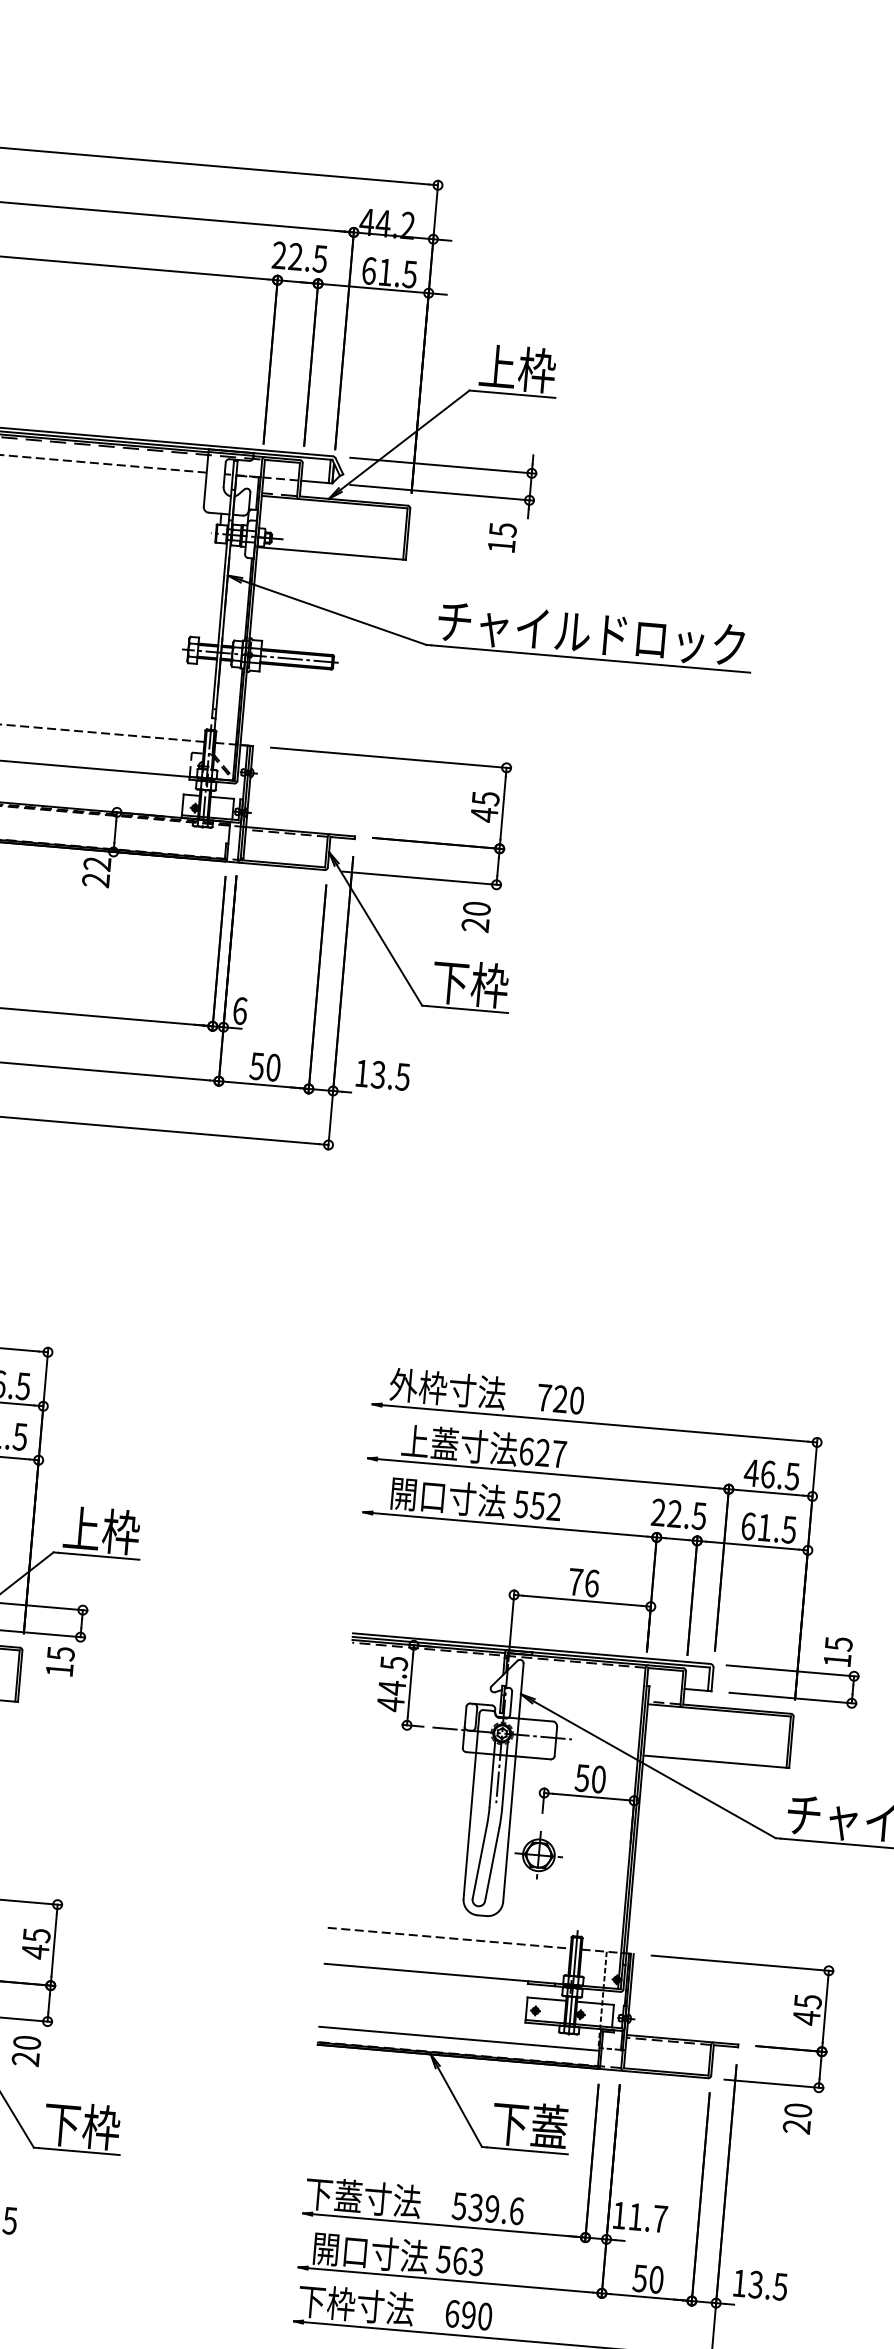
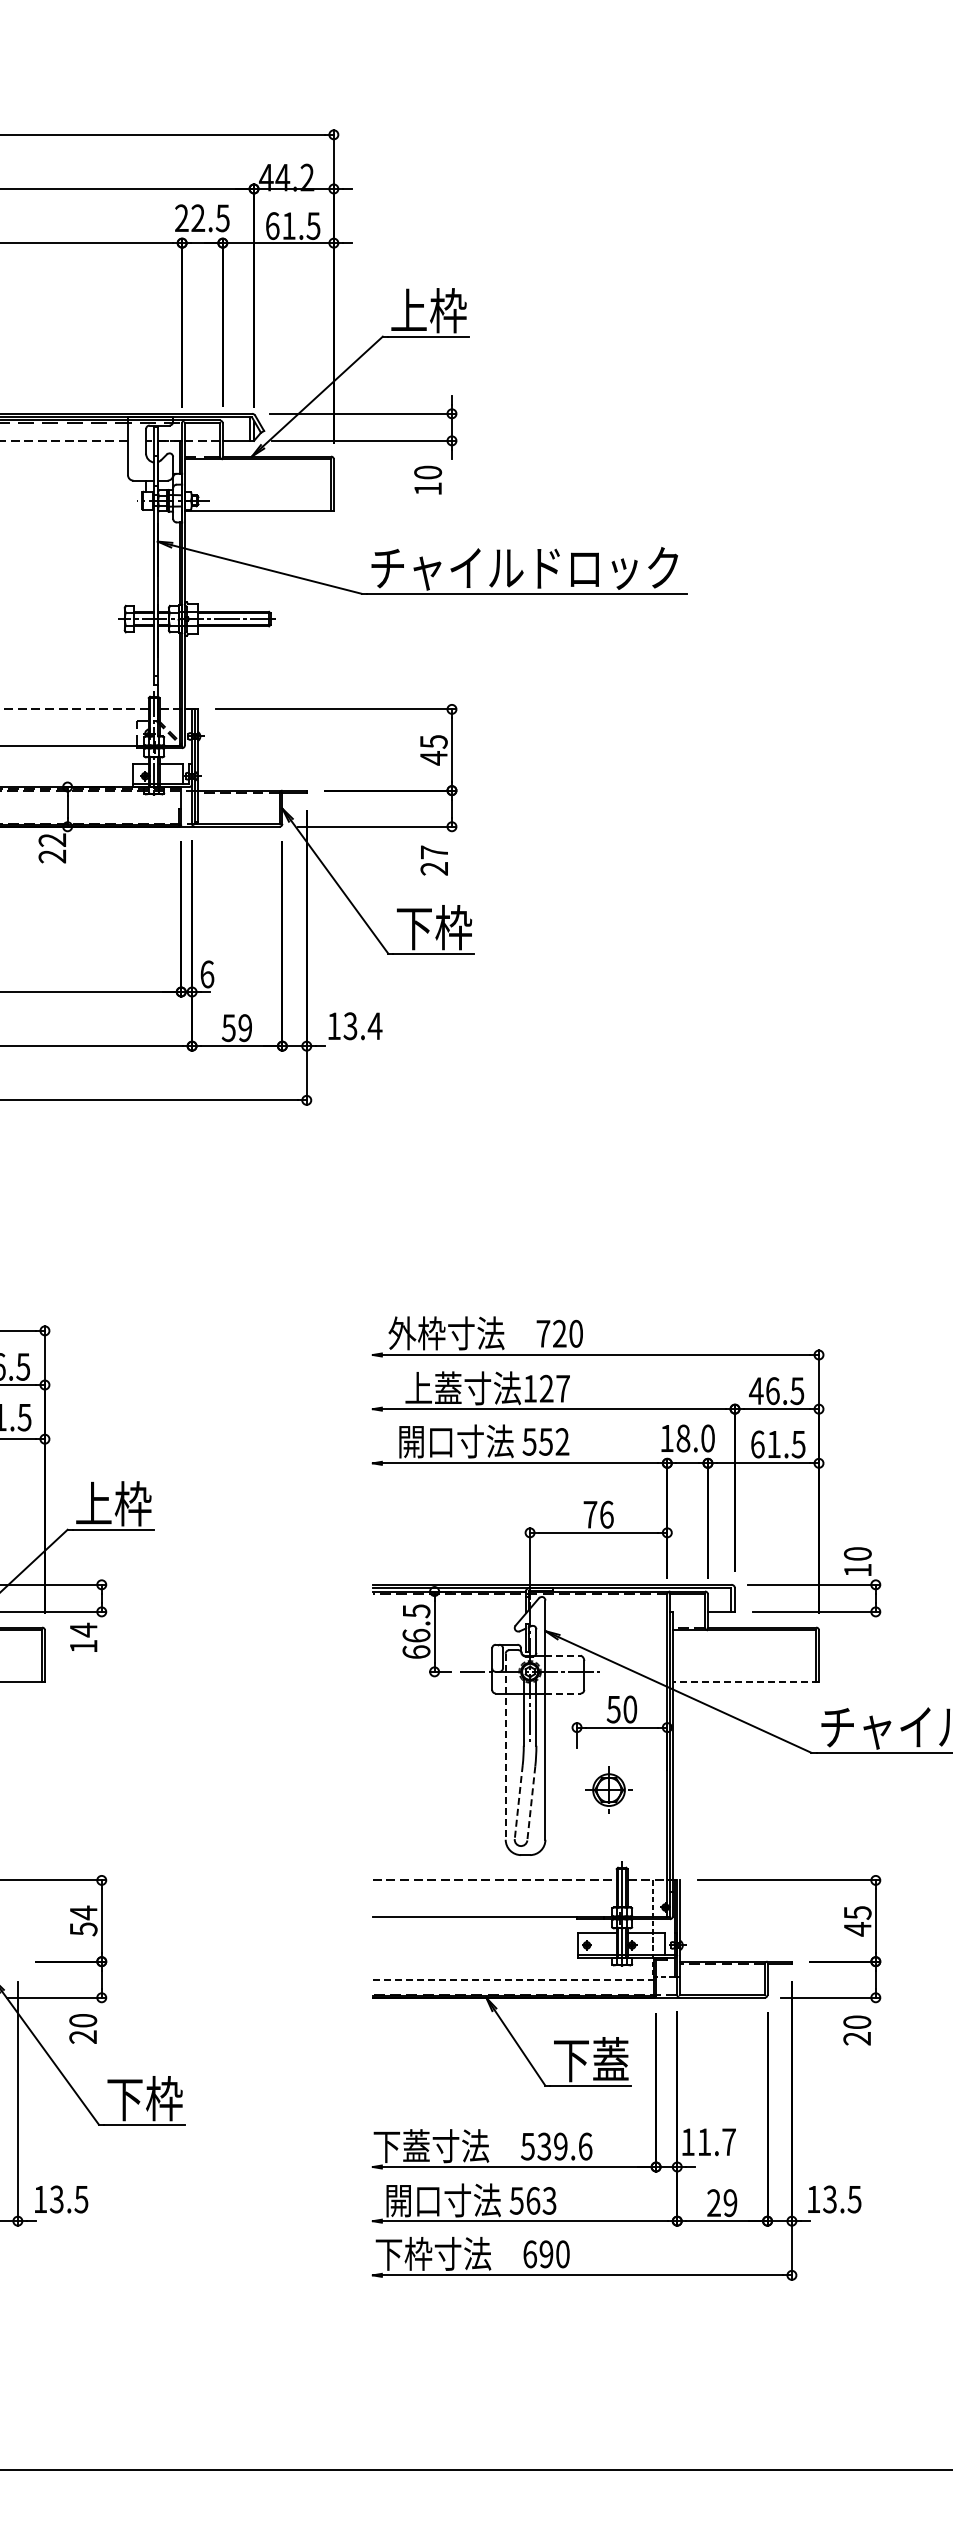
text: (502, 529) -> (427, 472), 15 -> 10
text: (476, 908) -> (434, 852), 20 -> 27
text: (273, 1068) -> (245, 1028), 50 -> 59
text: (402, 1077) -> (374, 1026), 13.5 -> 13.4
text: (526, 1451) -> (530, 1388), 627 -> 127
text: (678, 1514) -> (687, 1438), 22.5 -> 18.0
text: (838, 1644) -> (857, 1554), 15 -> 10
text: (60, 1653) -> (83, 1629), 15 -> 14
text: (391, 1695) -> (416, 1643), 44.5 -> 66.5
line: (536, 1720) -> (563, 1655), solid -> dashed
line: (533, 1757) -> (563, 1693), solid -> dashed
line: (716, 1761) -> (745, 1681), solid -> dashed
line: (471, 1805) -> (505, 1746), solid -> dashed
part: (538, 1854) -> (608, 1789), moved
line: (479, 1862) -> (518, 1802), solid -> dashed
line: (492, 1864) -> (531, 1803), solid -> dashed
text: (36, 1943) -> (83, 1920), 45 -> 54
line: (459, 2038) -> (513, 1979), solid -> dashed
text: (648, 2279) -> (722, 2203), 50 -> 29

